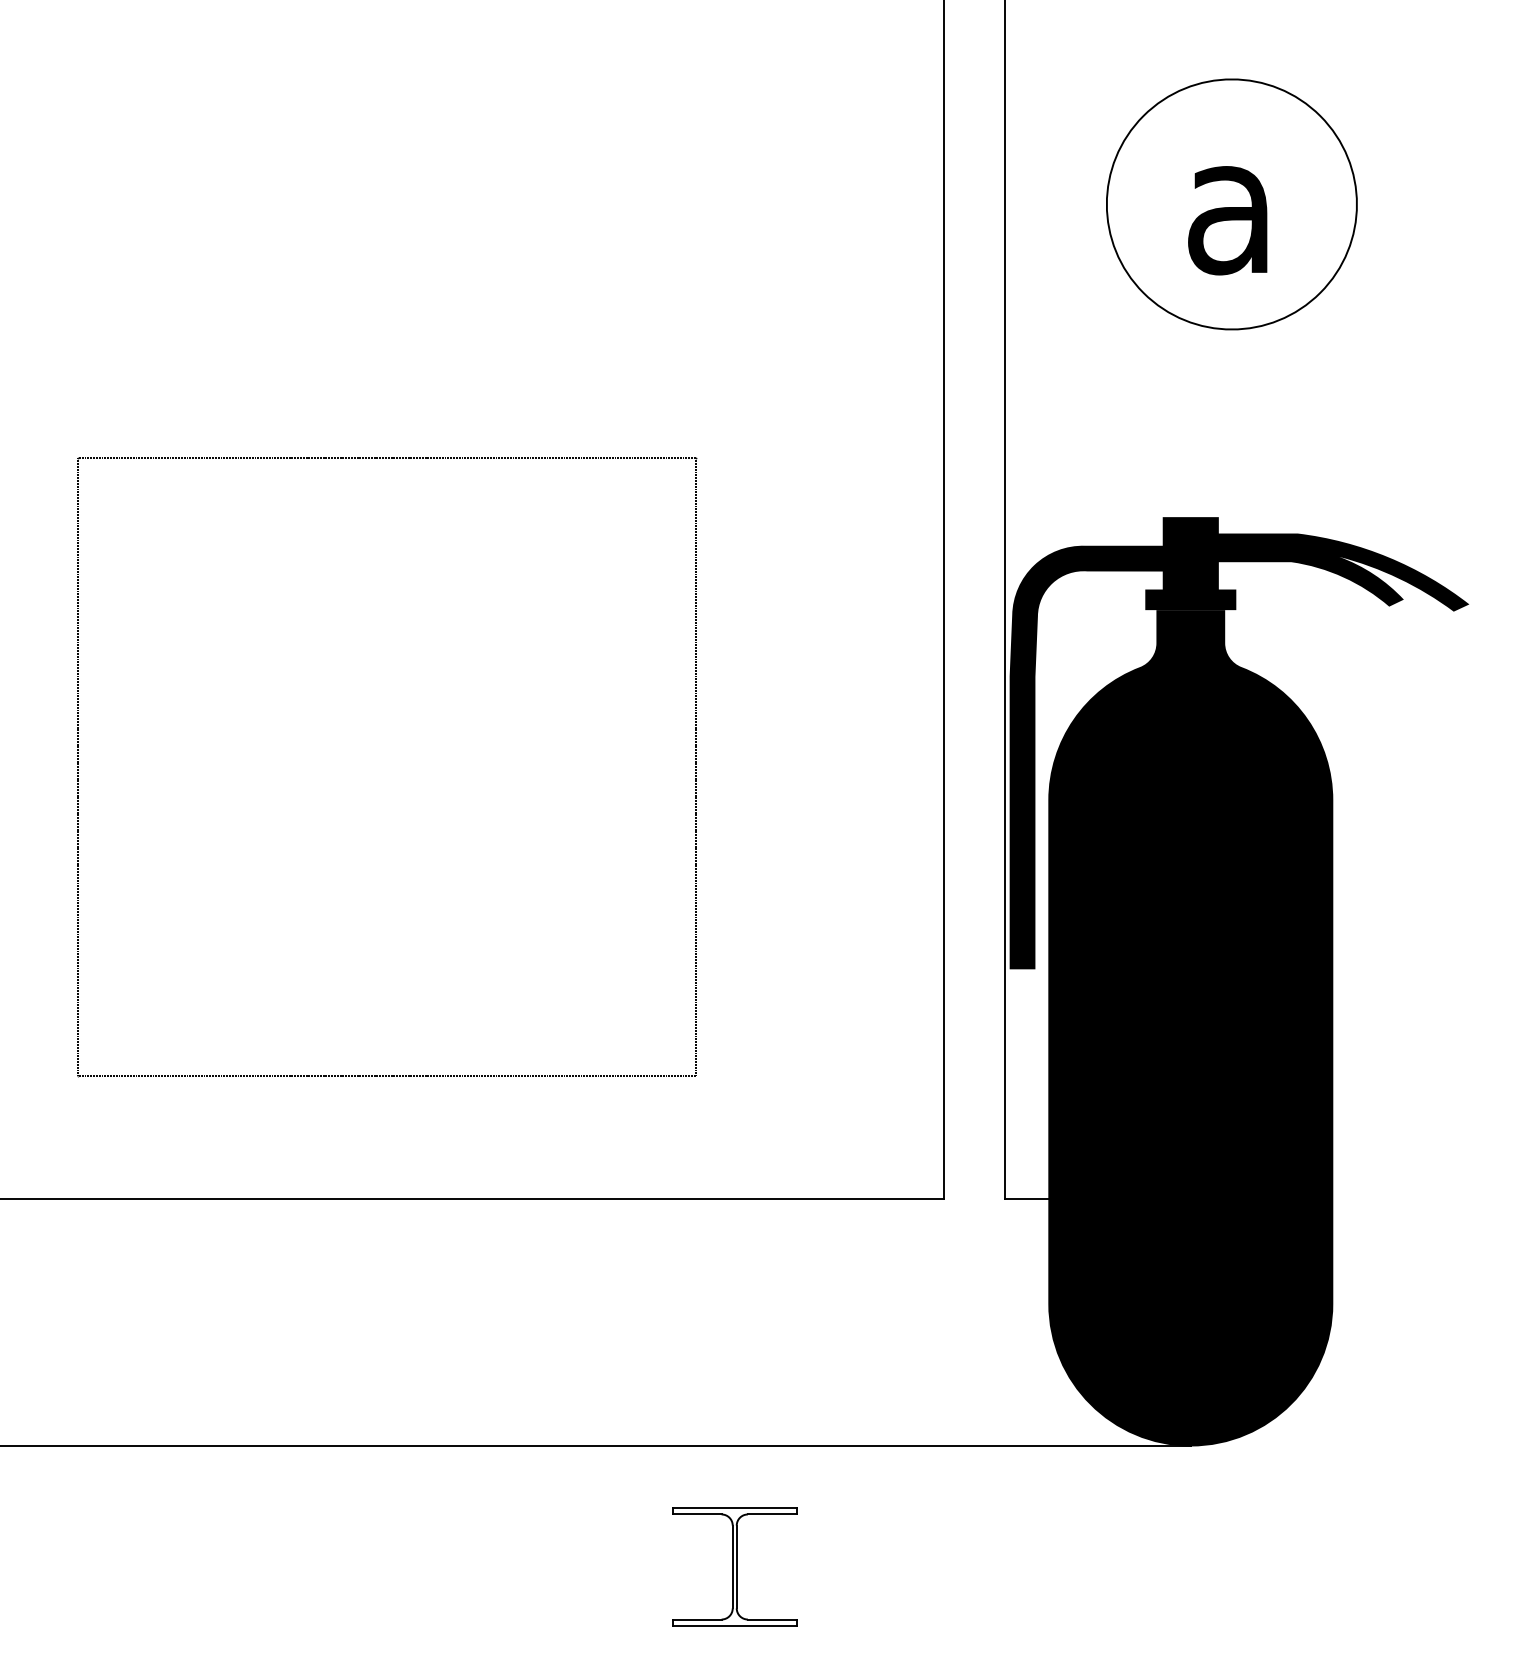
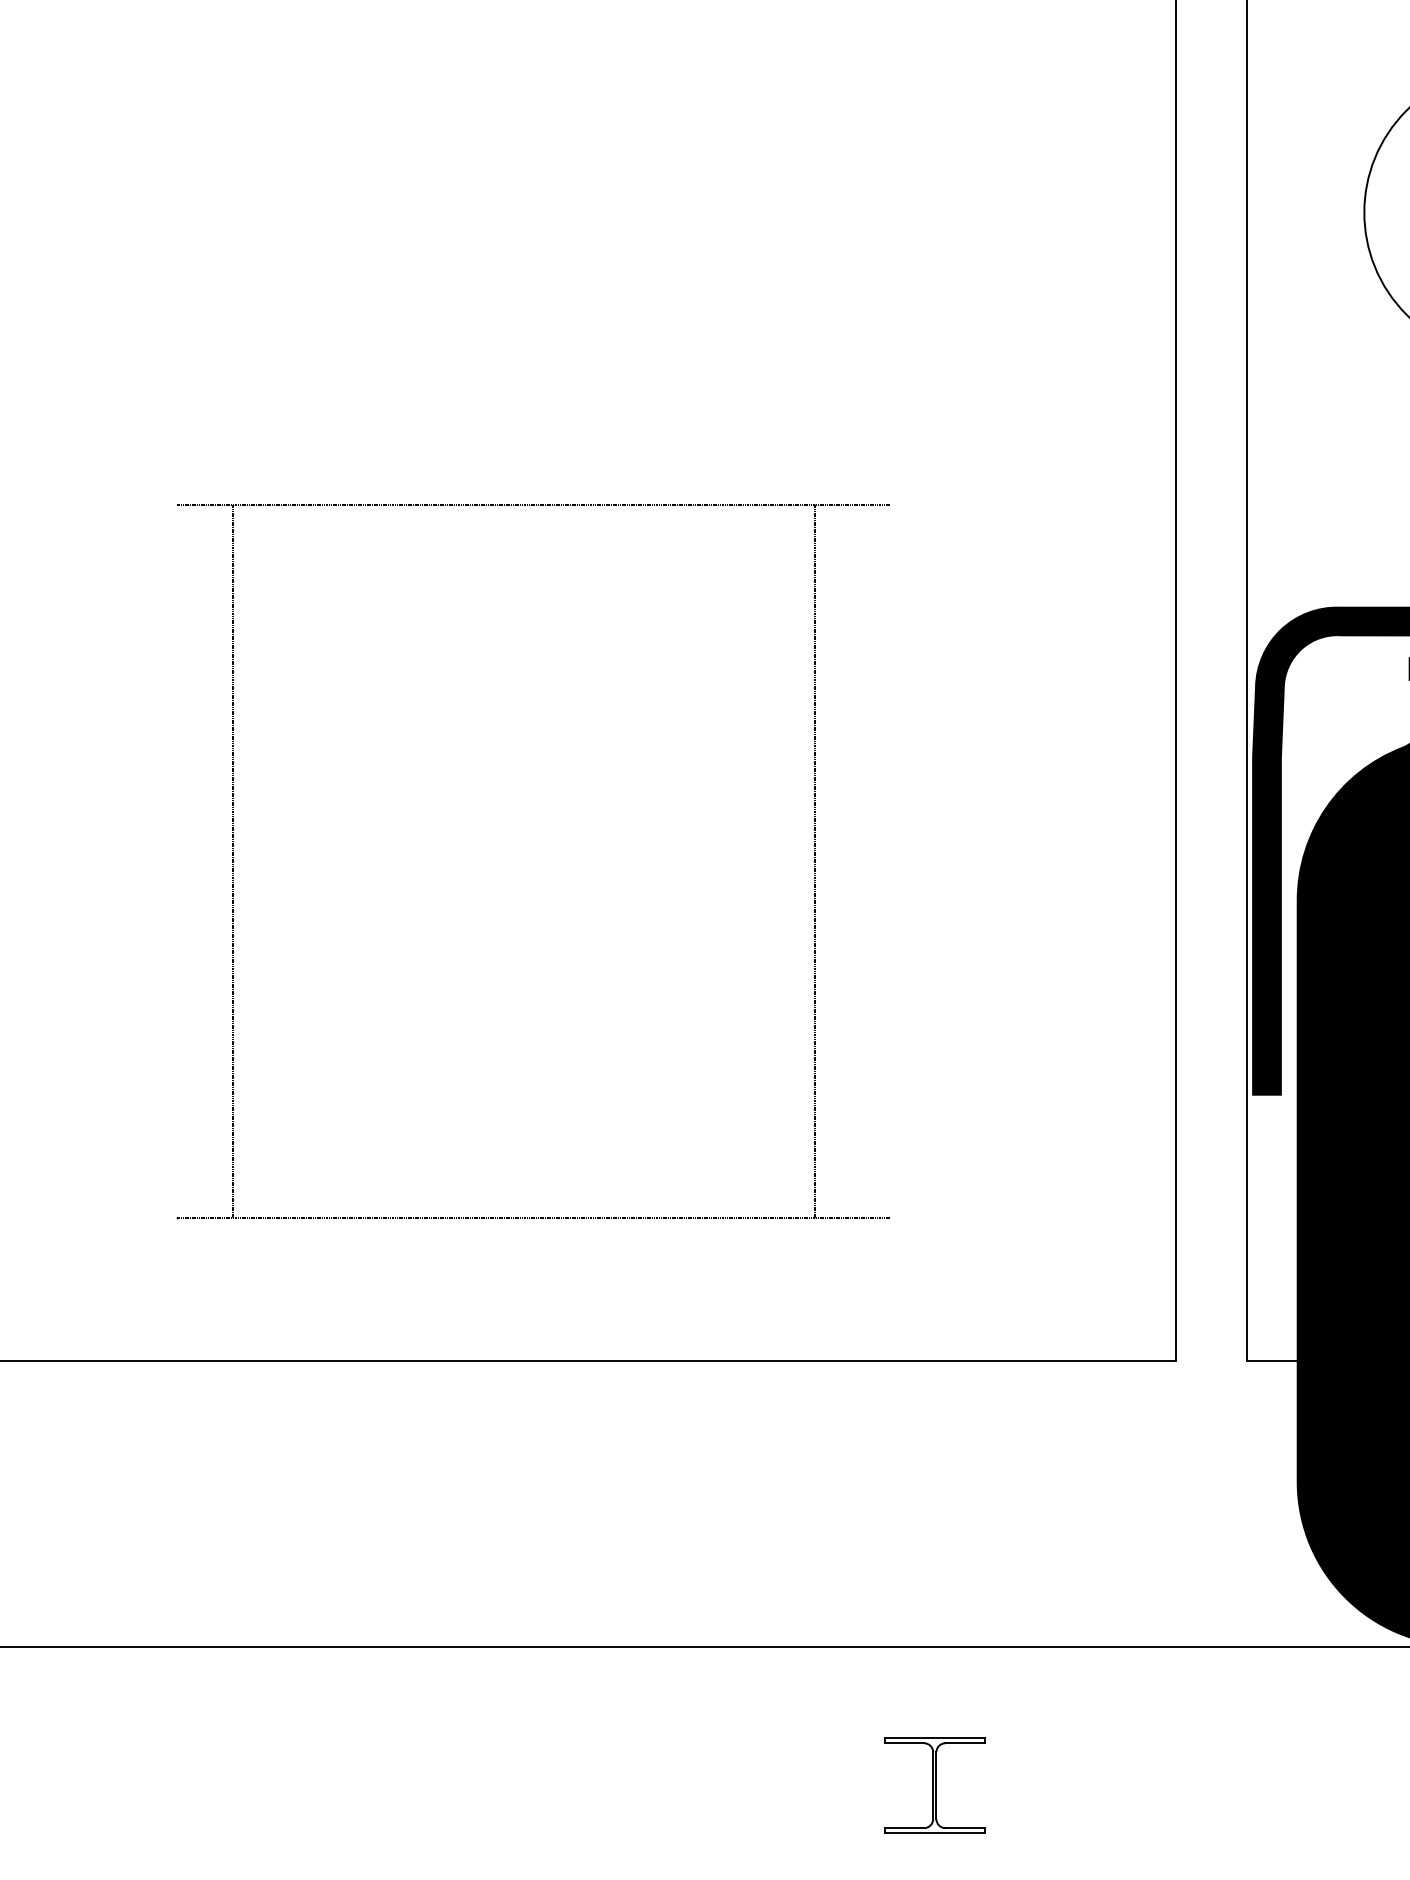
line: (78, 766) -> (233, 861), moved
line: (696, 766) -> (815, 861), moved
part: (734, 1566) -> (934, 1785), size x0.7

